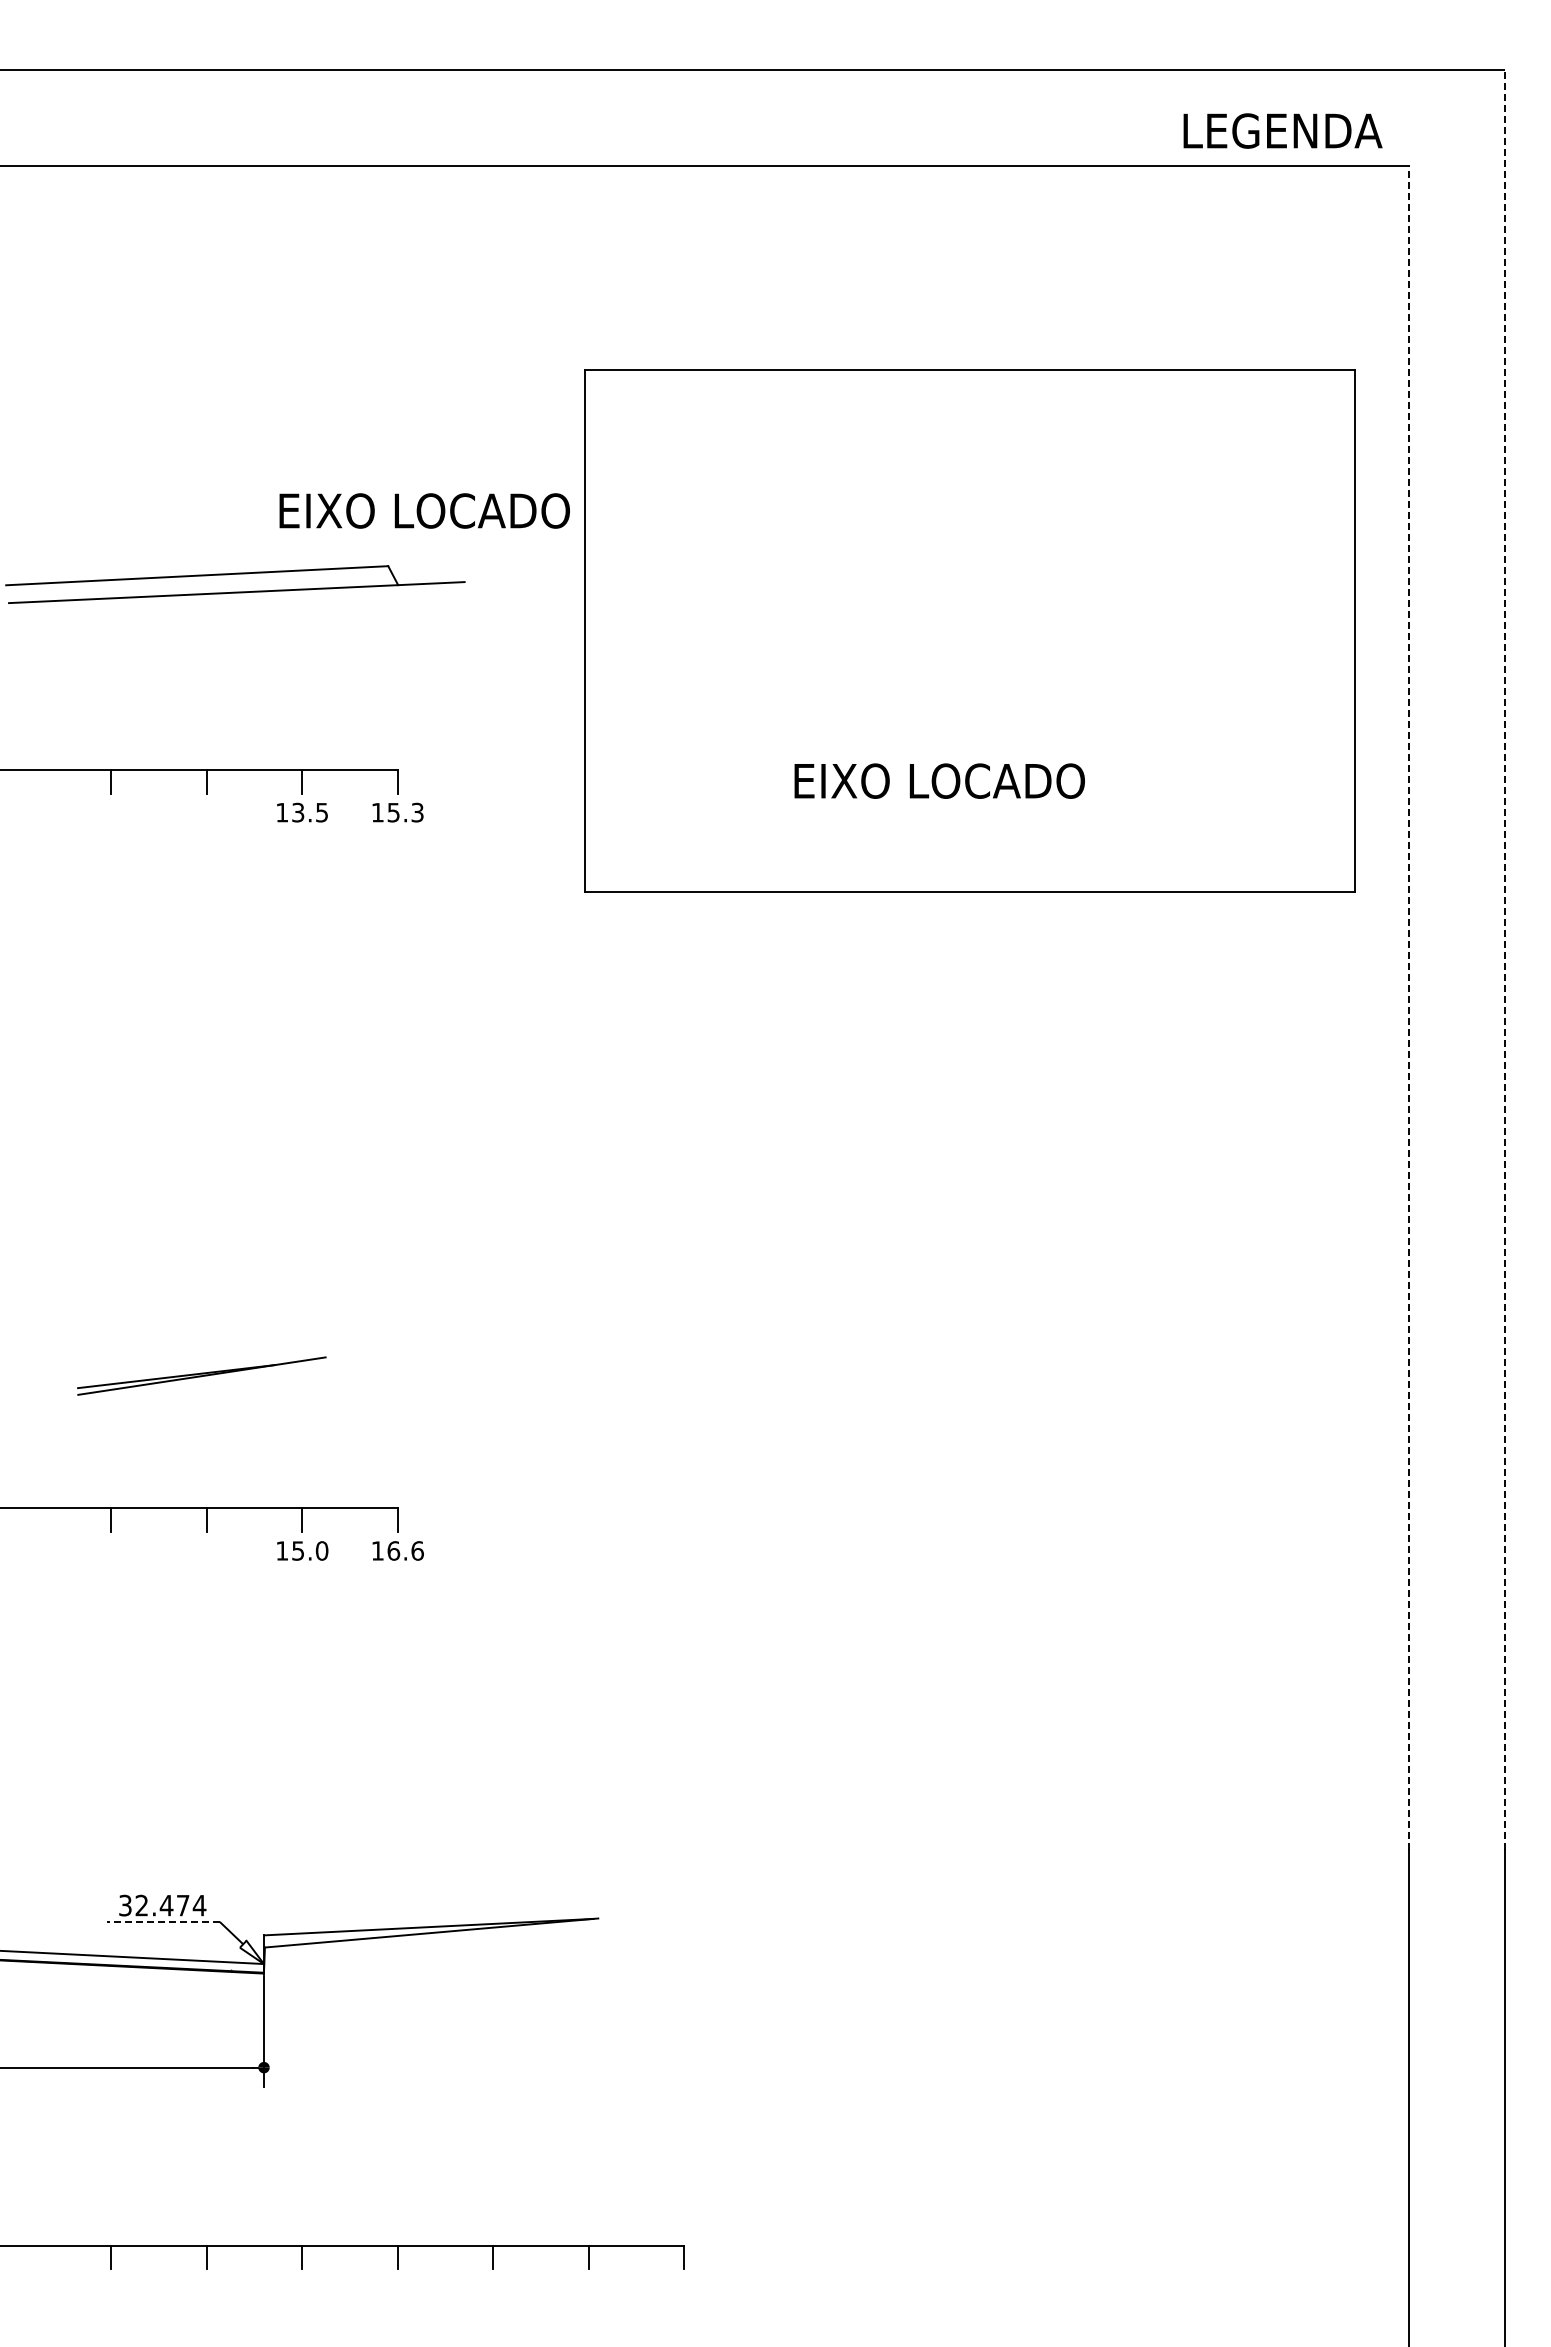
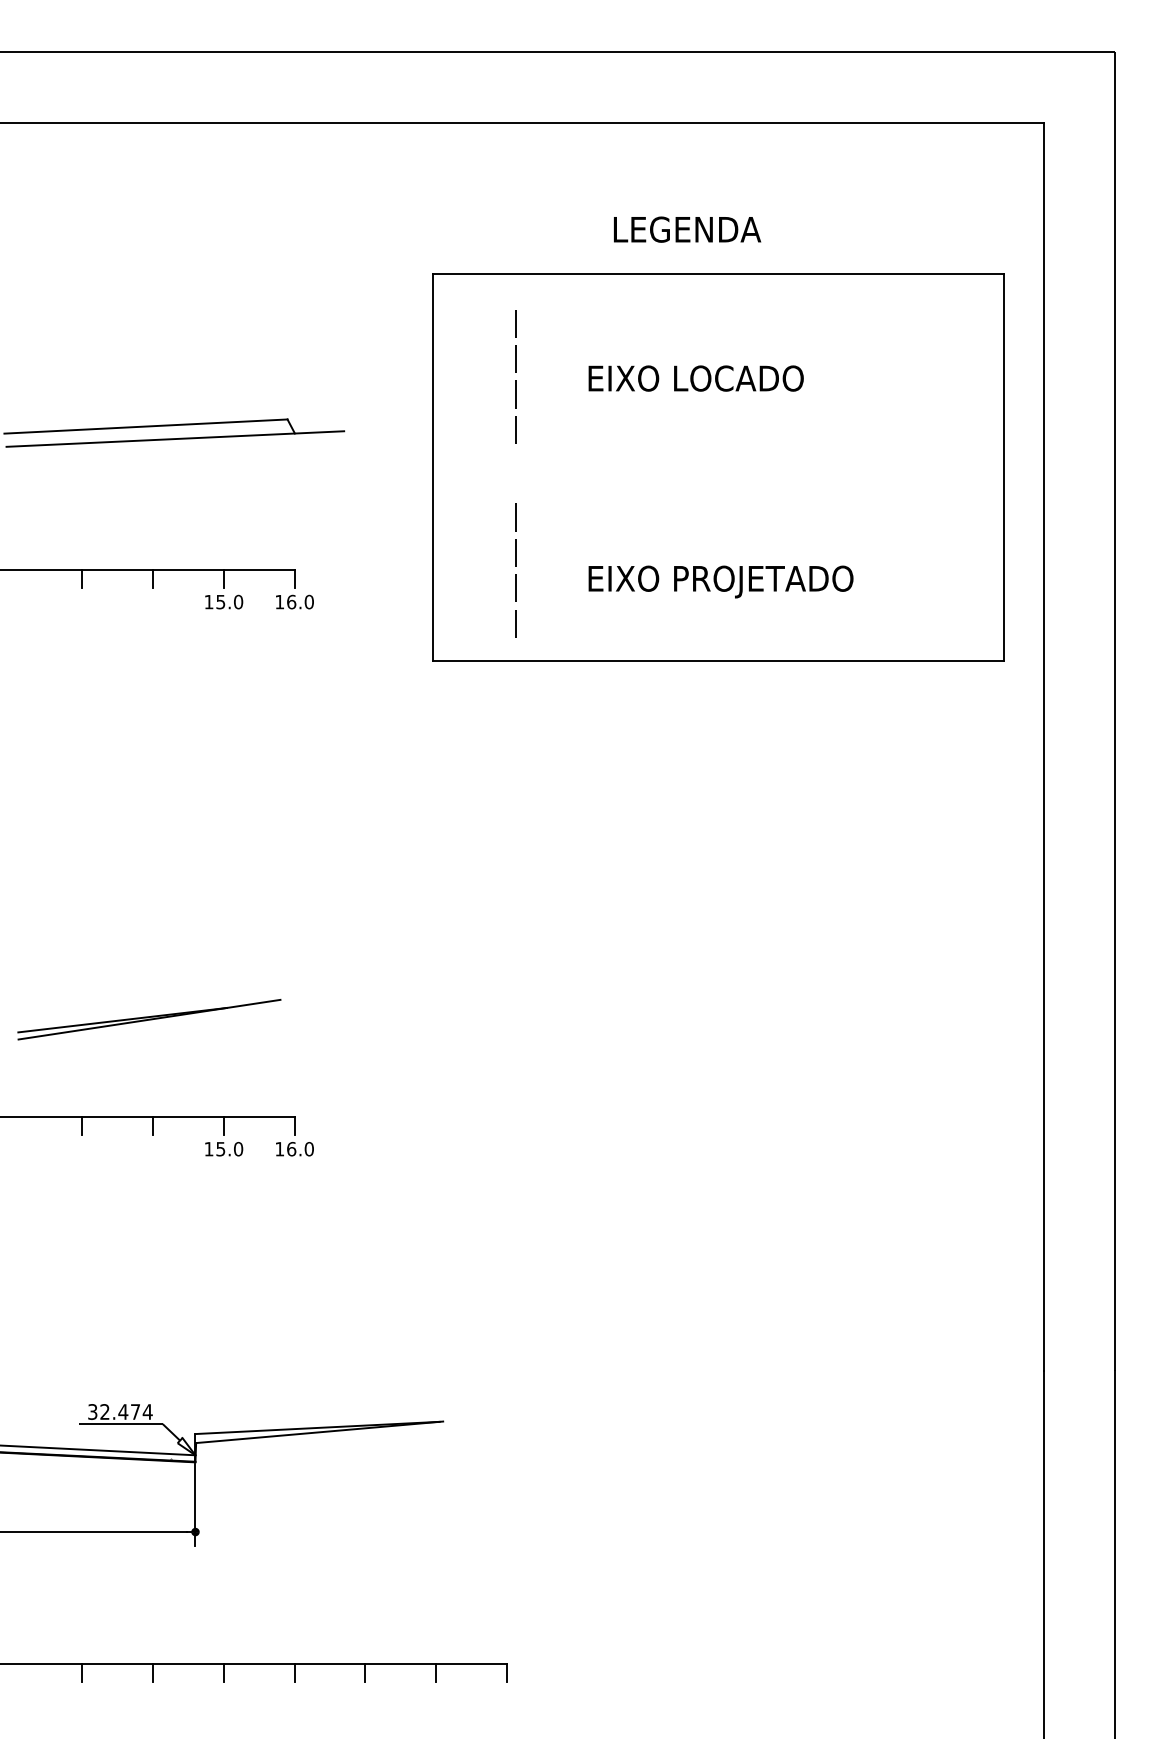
text: (1282, 130) -> (687, 229), moved
line: (695, 503) -> (515, 373), added
text: (424, 510) -> (696, 378), moved
line: (695, 764) -> (515, 566), added
text: (1033, 785) -> (765, 581), EIXO LOCADO -> EIXO PROJETADO
text: (310, 812) -> (229, 601), 13.5 -> 15.0
text: (405, 812) -> (300, 601), 15.3 -> 16.0
line: (1504, 959) -> (1114, 710), dashed -> solid
line: (1409, 1007) -> (1044, 746), dashed -> solid
part: (201, 1375) -> (149, 1019), size x1.43
text: (417, 1550) -> (309, 1148), 16.6 -> 16.0
line: (163, 1921) -> (121, 1423), dashed -> solid

